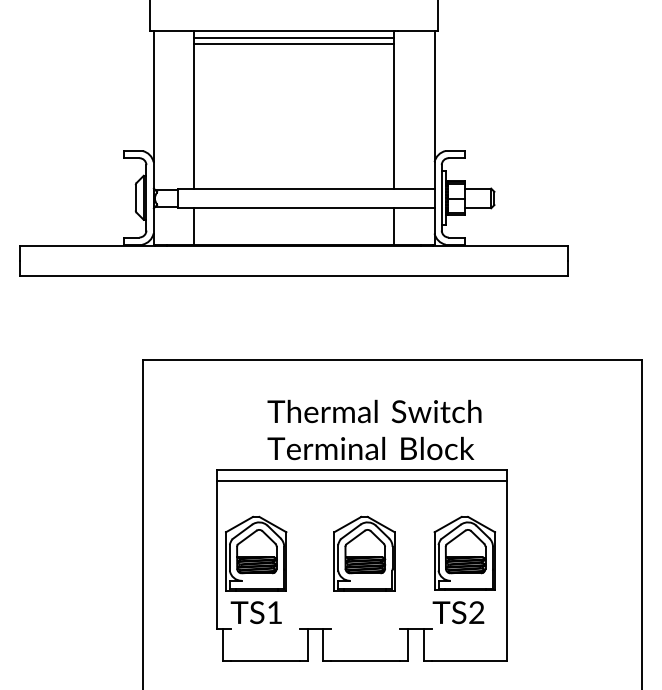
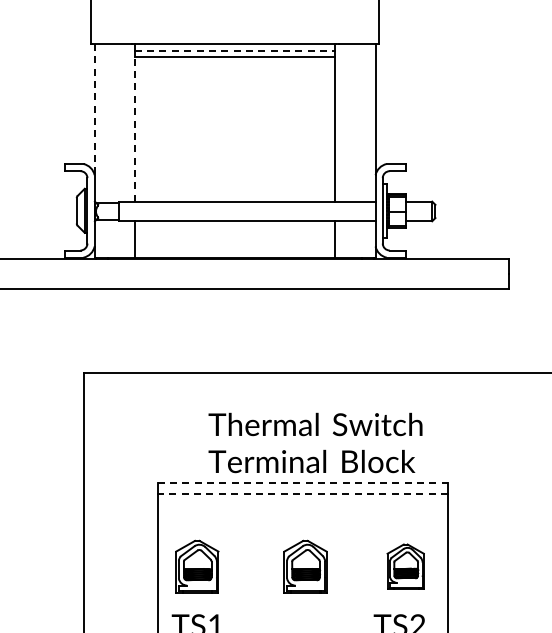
line: (294, 37) -> (235, 50), solid -> dashed
line: (153, 96) -> (94, 109), solid -> dashed
line: (193, 115) -> (134, 128), solid -> dashed
line: (362, 470) -> (303, 483), solid -> dashed
line: (361, 481) -> (302, 494), solid -> dashed
part: (256, 553) -> (197, 566), size x0.7
part: (364, 553) -> (305, 566), size x0.7
part: (464, 553) -> (405, 566), size x0.6

